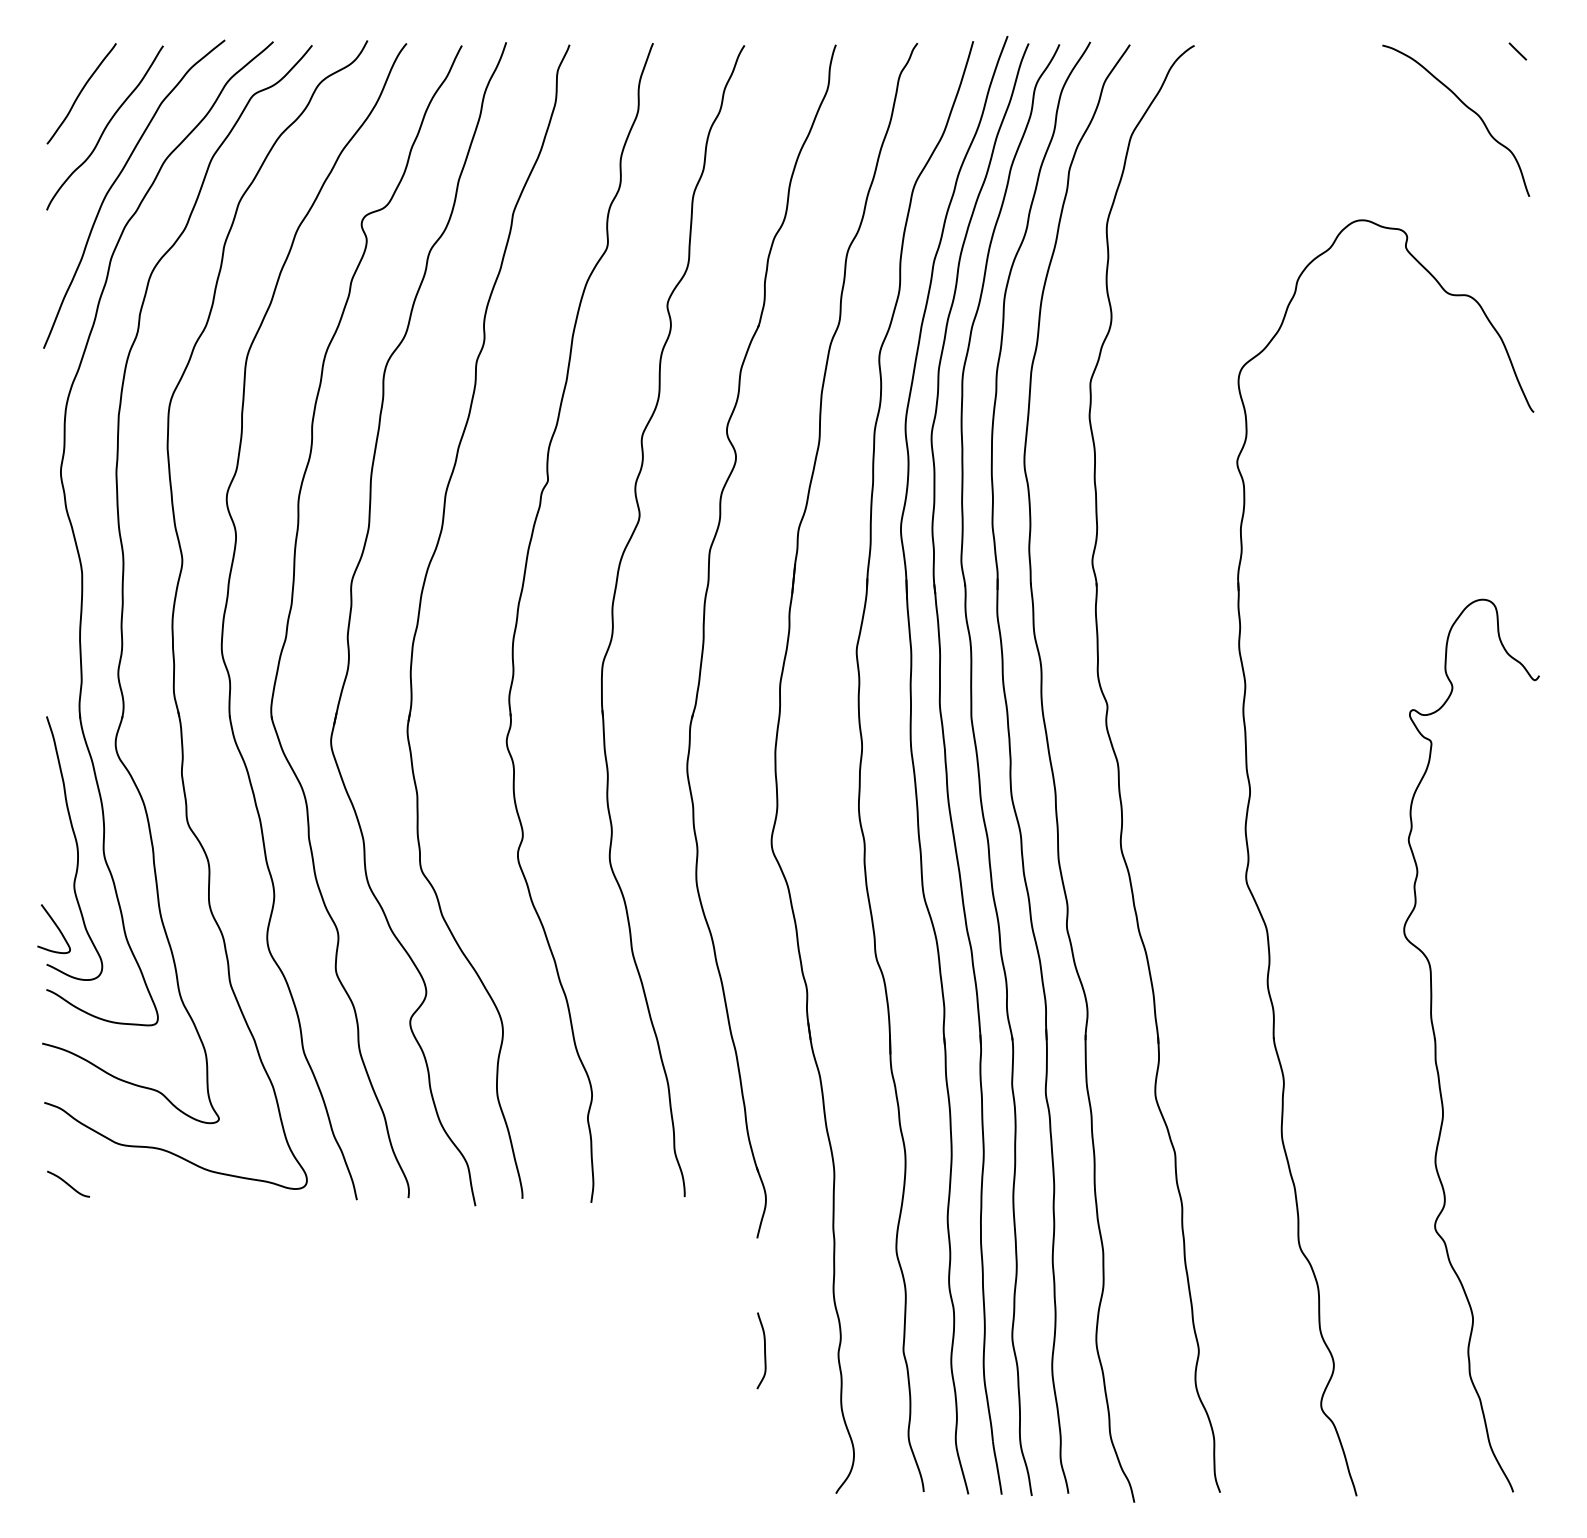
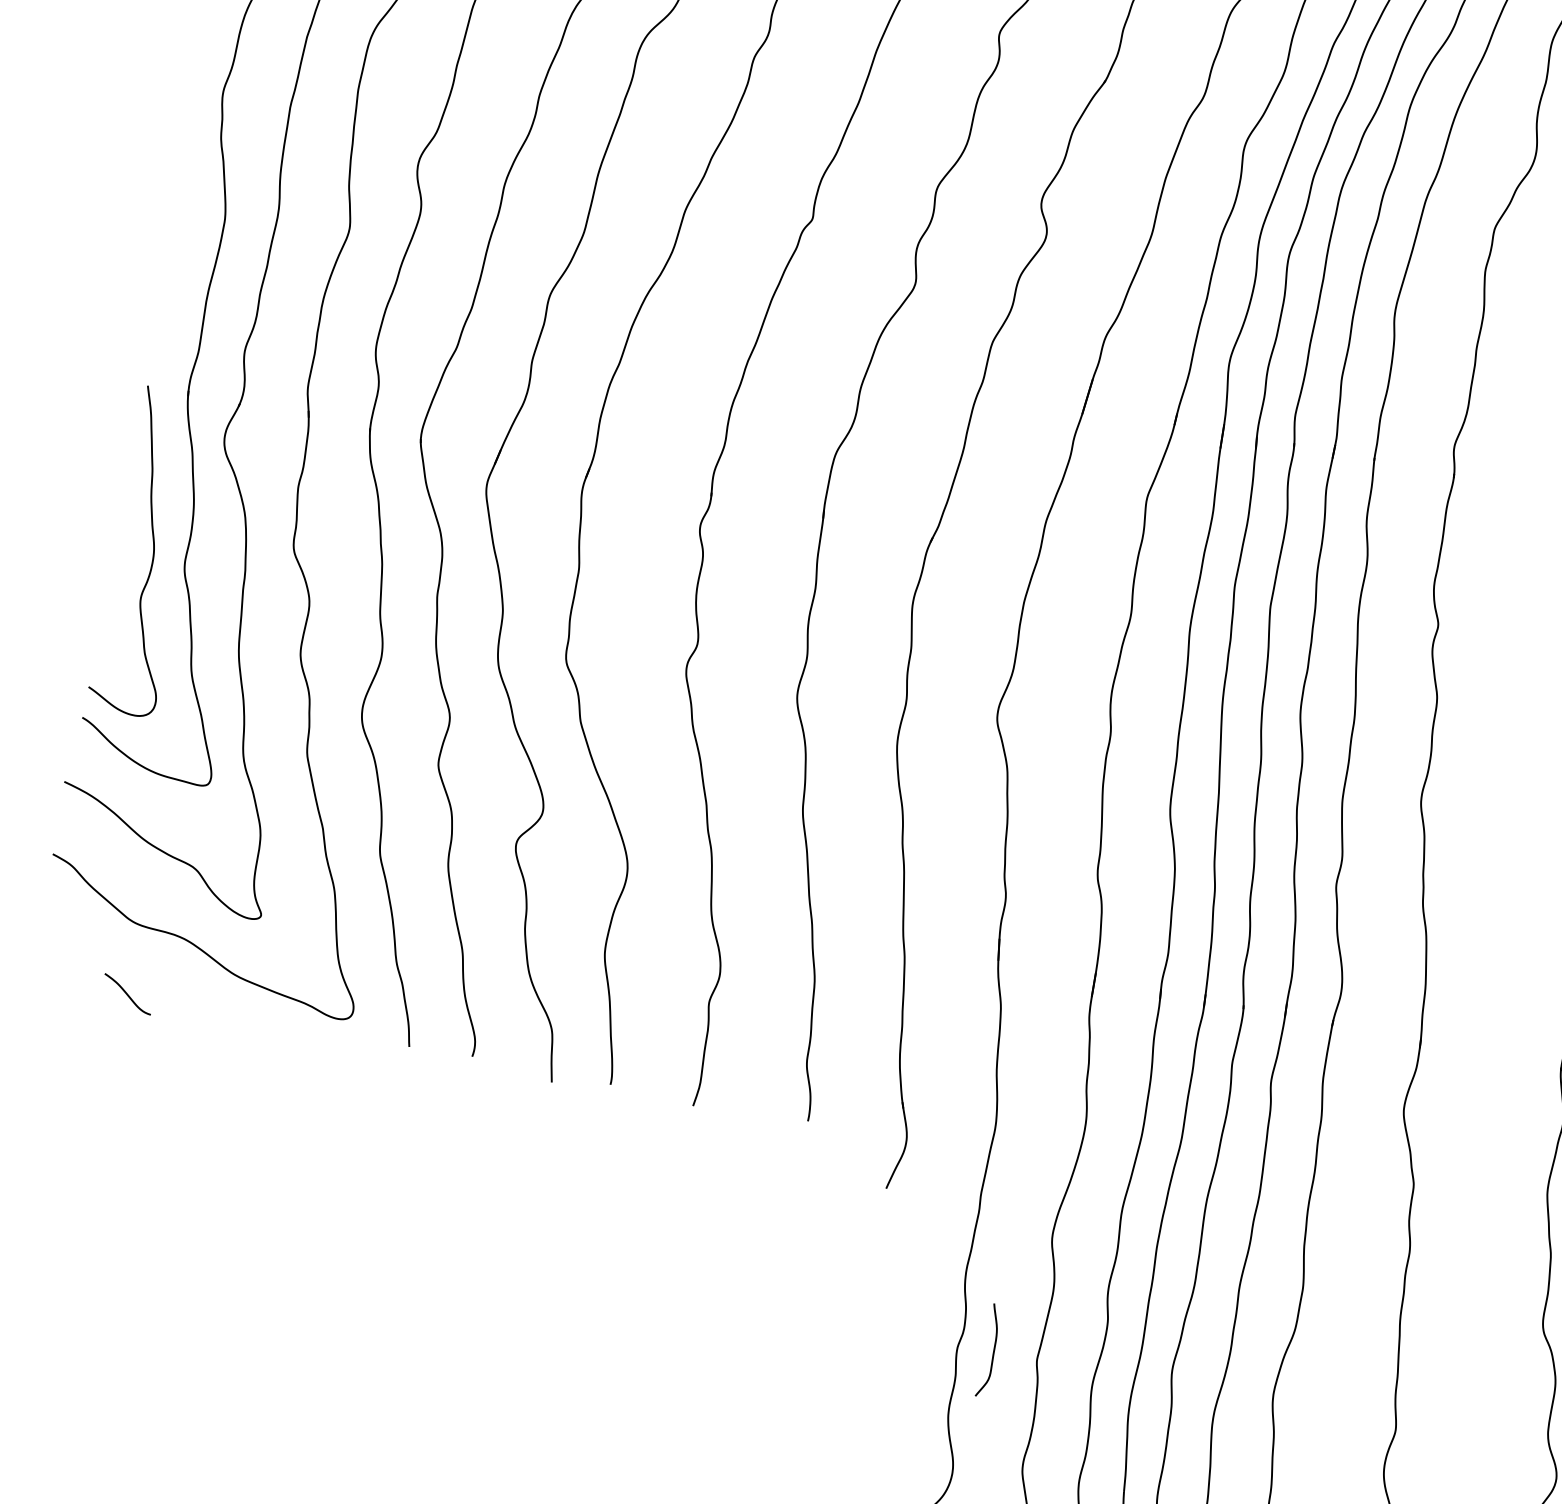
curve: (56, 927) -> (109, 644), removed
curve: (68, 1183) -> (127, 993), moved
curve: (764, 1350) -> (993, 1351), moved

